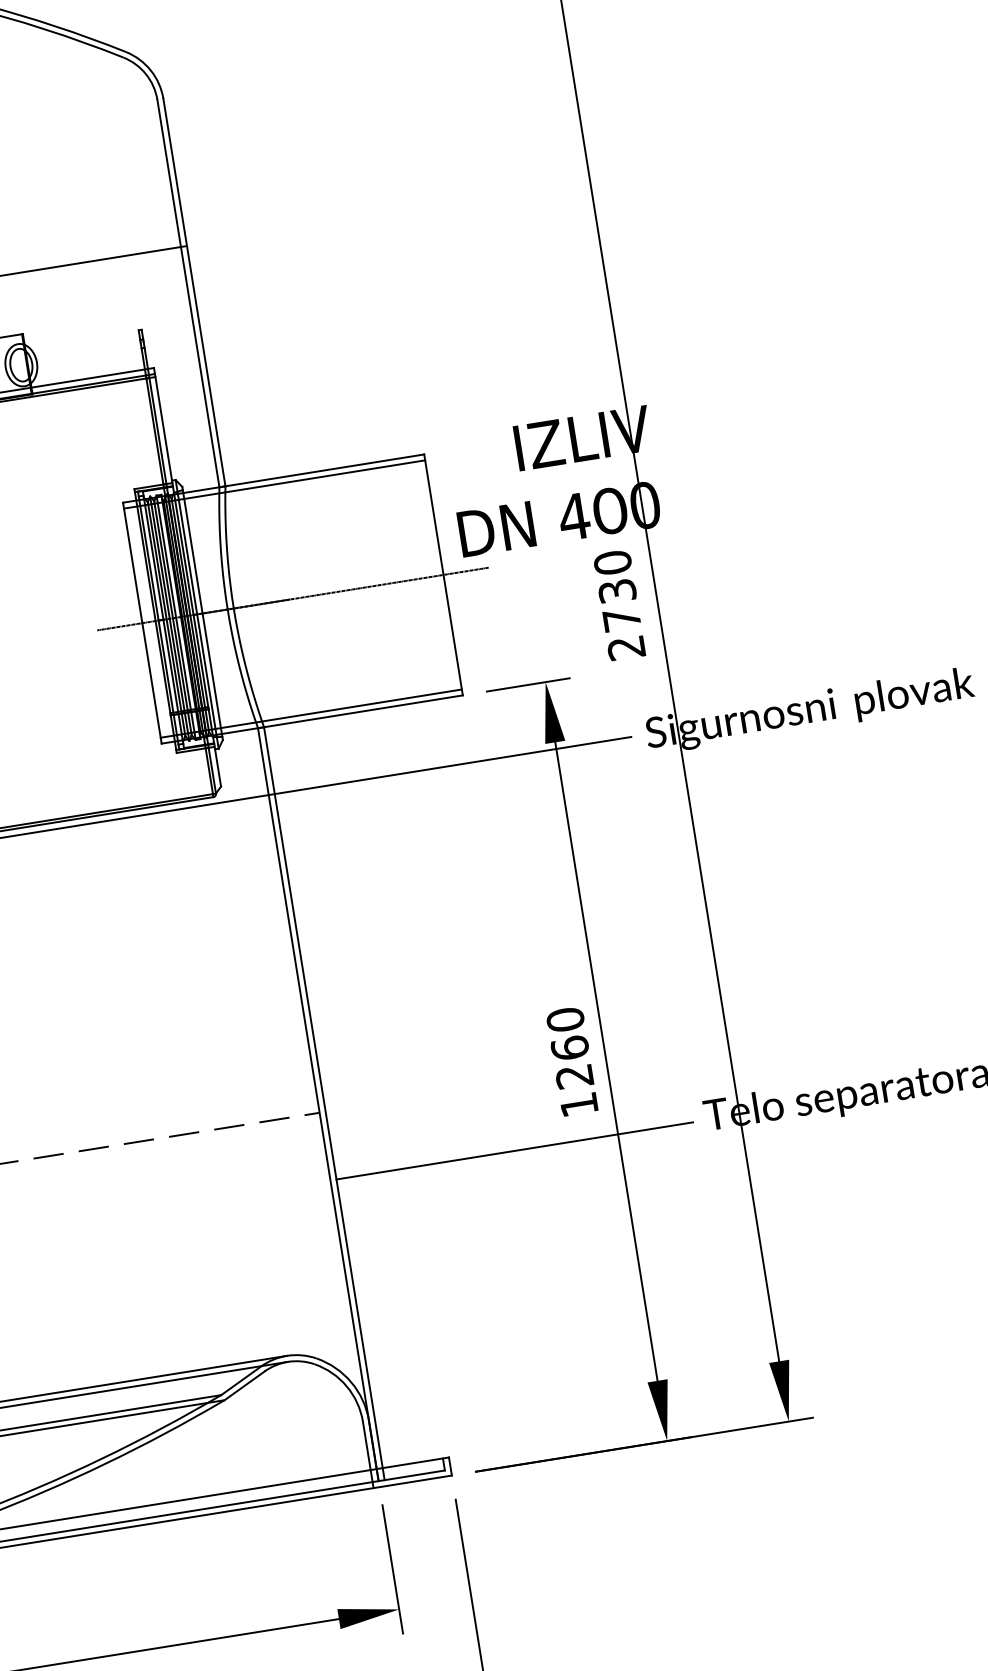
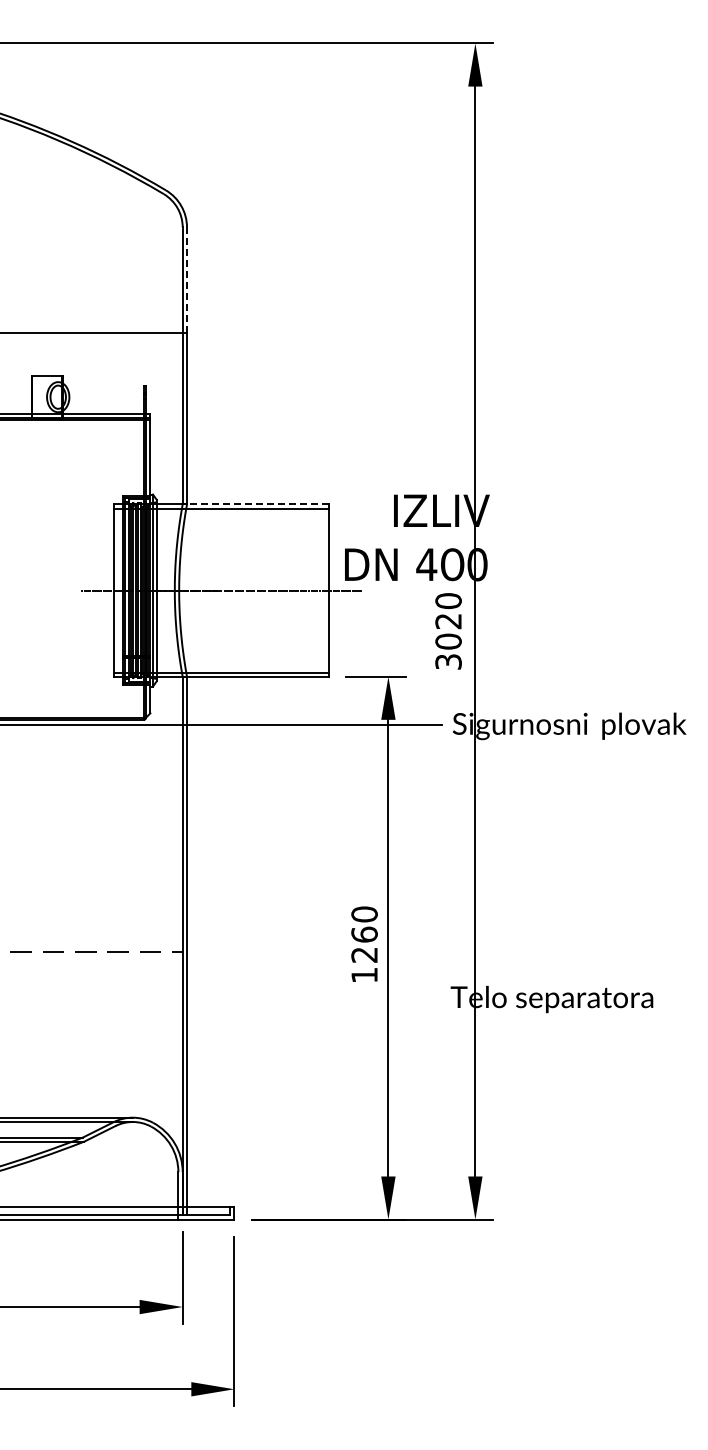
line: (175, 173) -> (187, 280), solid -> dashed
line: (324, 470) -> (257, 504), solid -> dashed
text: (621, 619) -> (448, 641), 2730 -> 3020
line: (514, 1151) -> (314, 1000), removed

